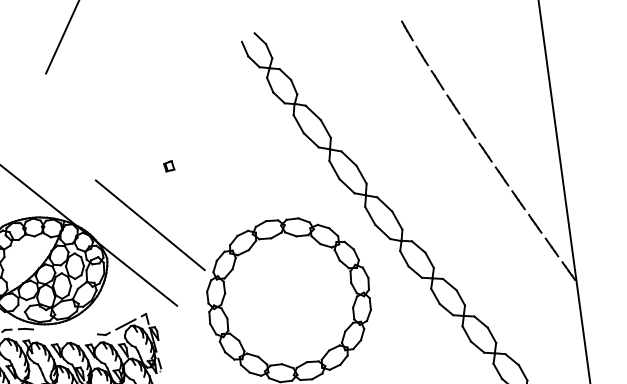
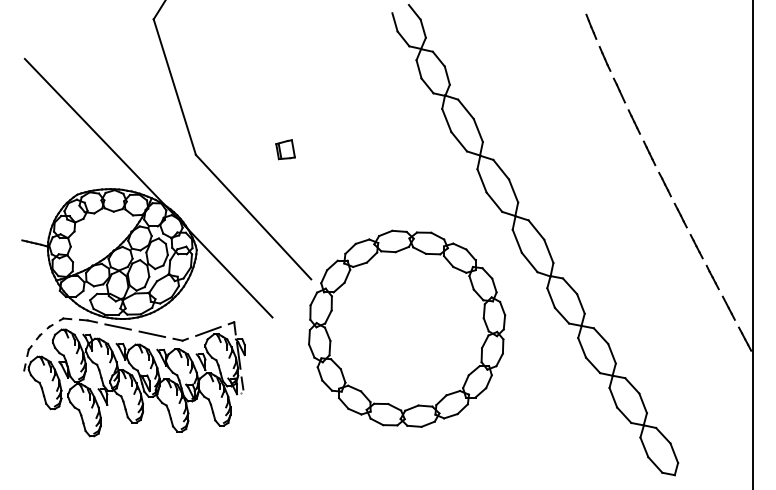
line: (70, 126) -> (174, 86), added
part: (169, 166) -> (285, 149), size x1.67
line: (50, 330) -> (117, 326), added
line: (80, 333) -> (152, 334), added

